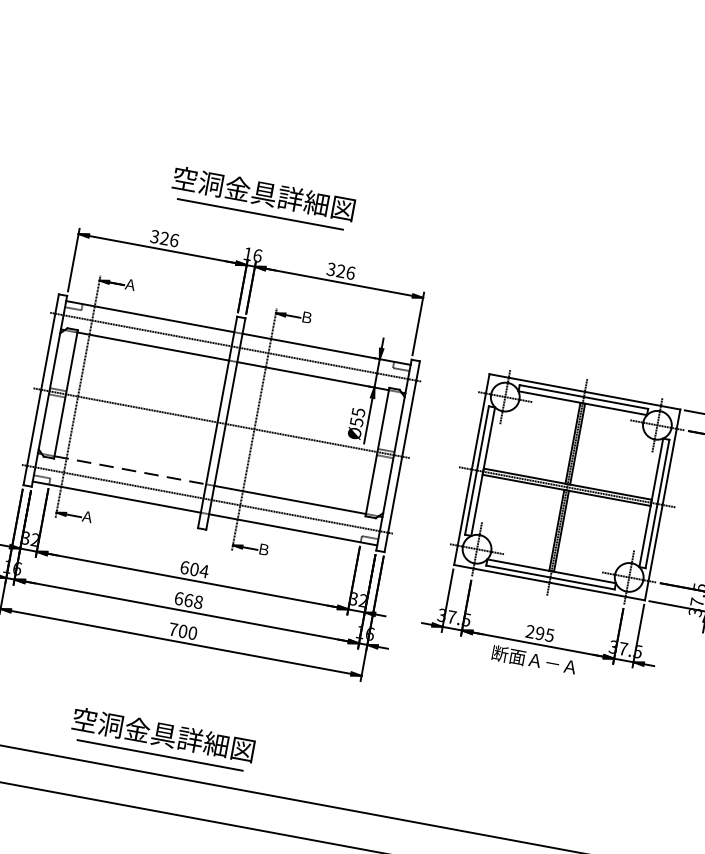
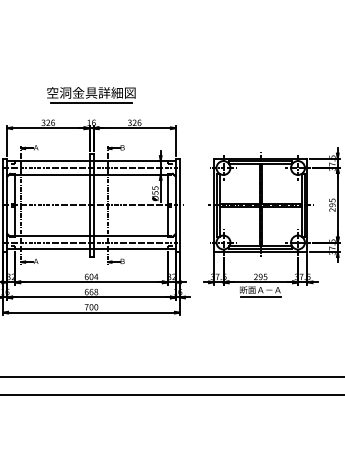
line: (130, 470) -> (52, 235), dashed -> solid
line: (531, 675) -> (260, 297), added
part: (162, 740) -> (91, 360), removed

